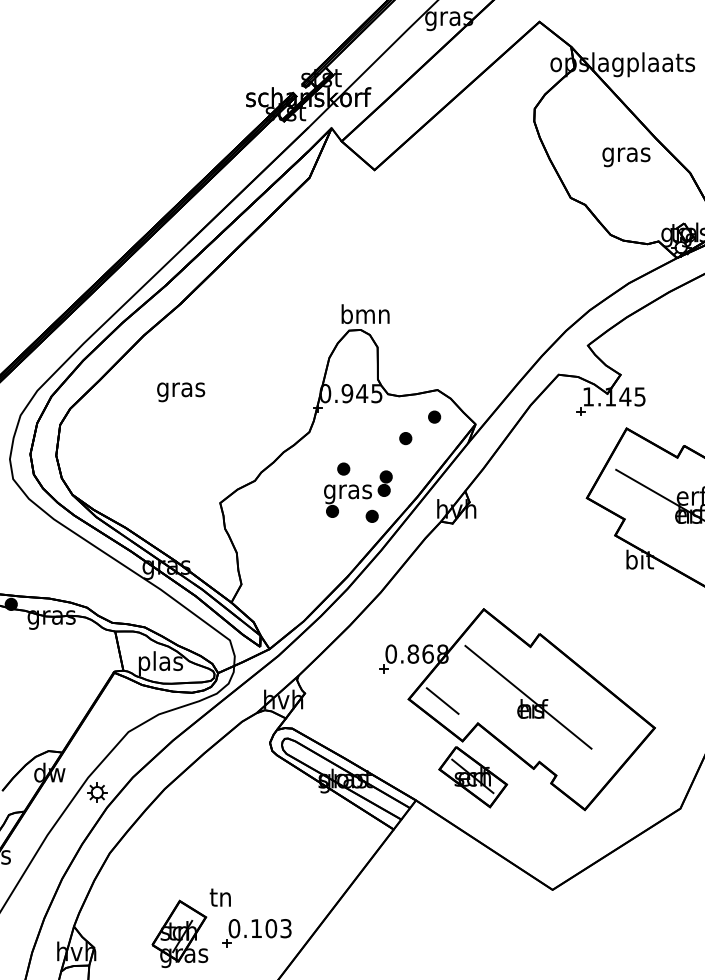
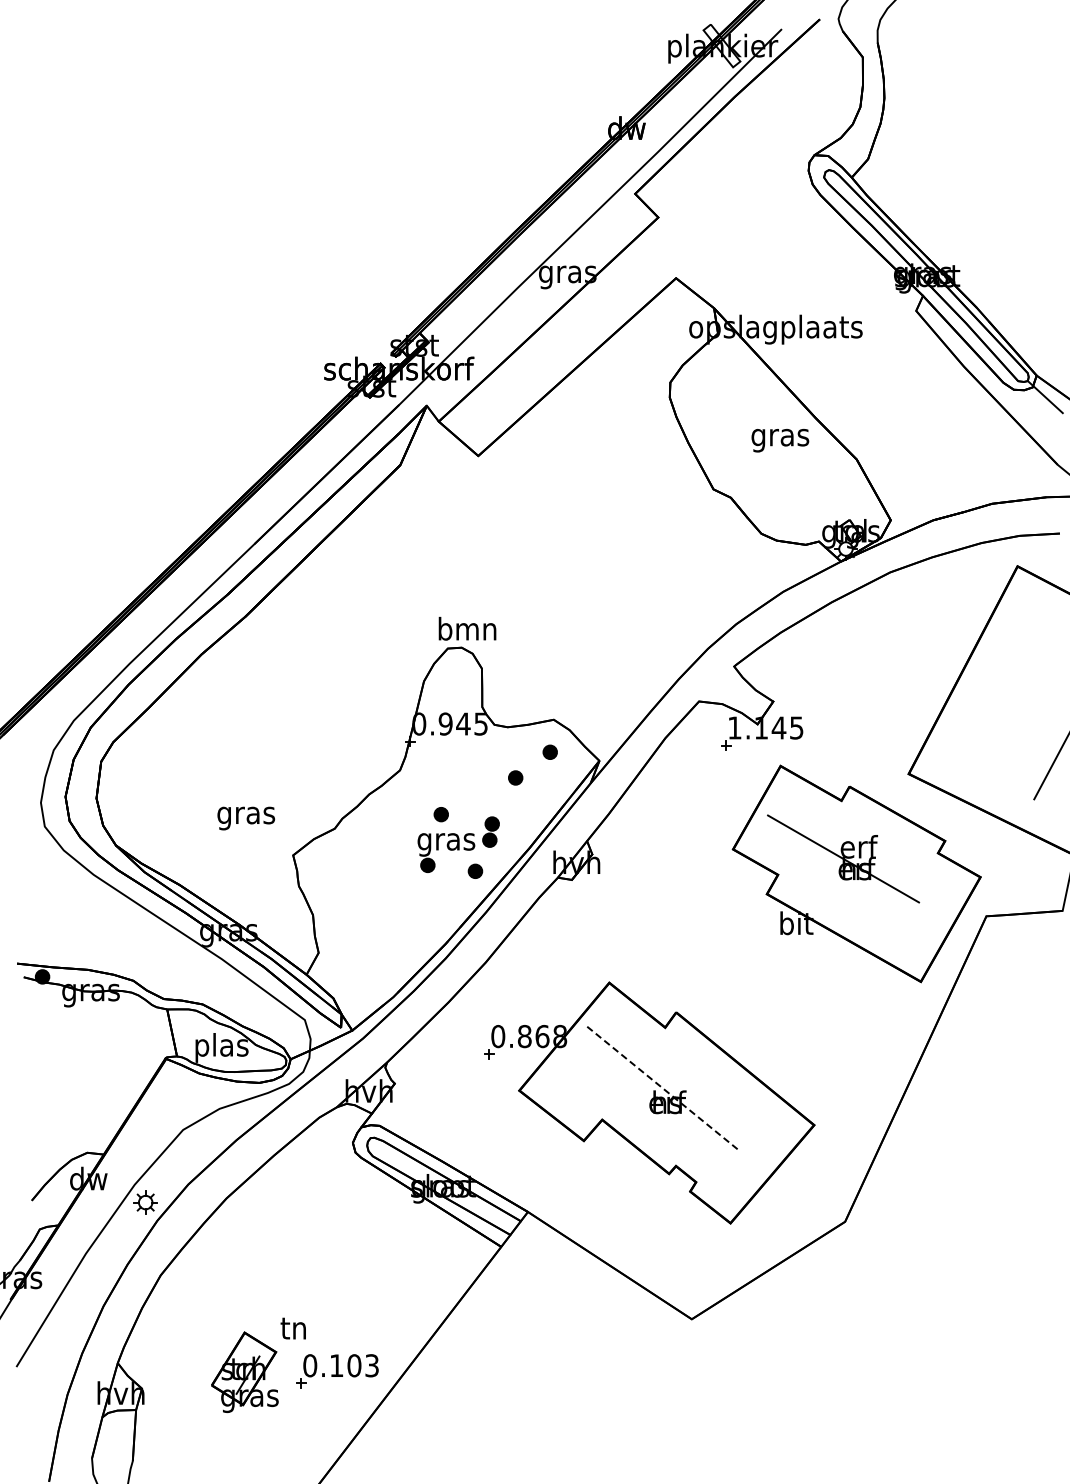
text: (181, 392) -> (246, 818), moved
line: (528, 697) -> (662, 1088), solid -> dashed
line: (442, 700) -> (559, 1092), removed
part: (473, 777) -> (596, 1184), removed

